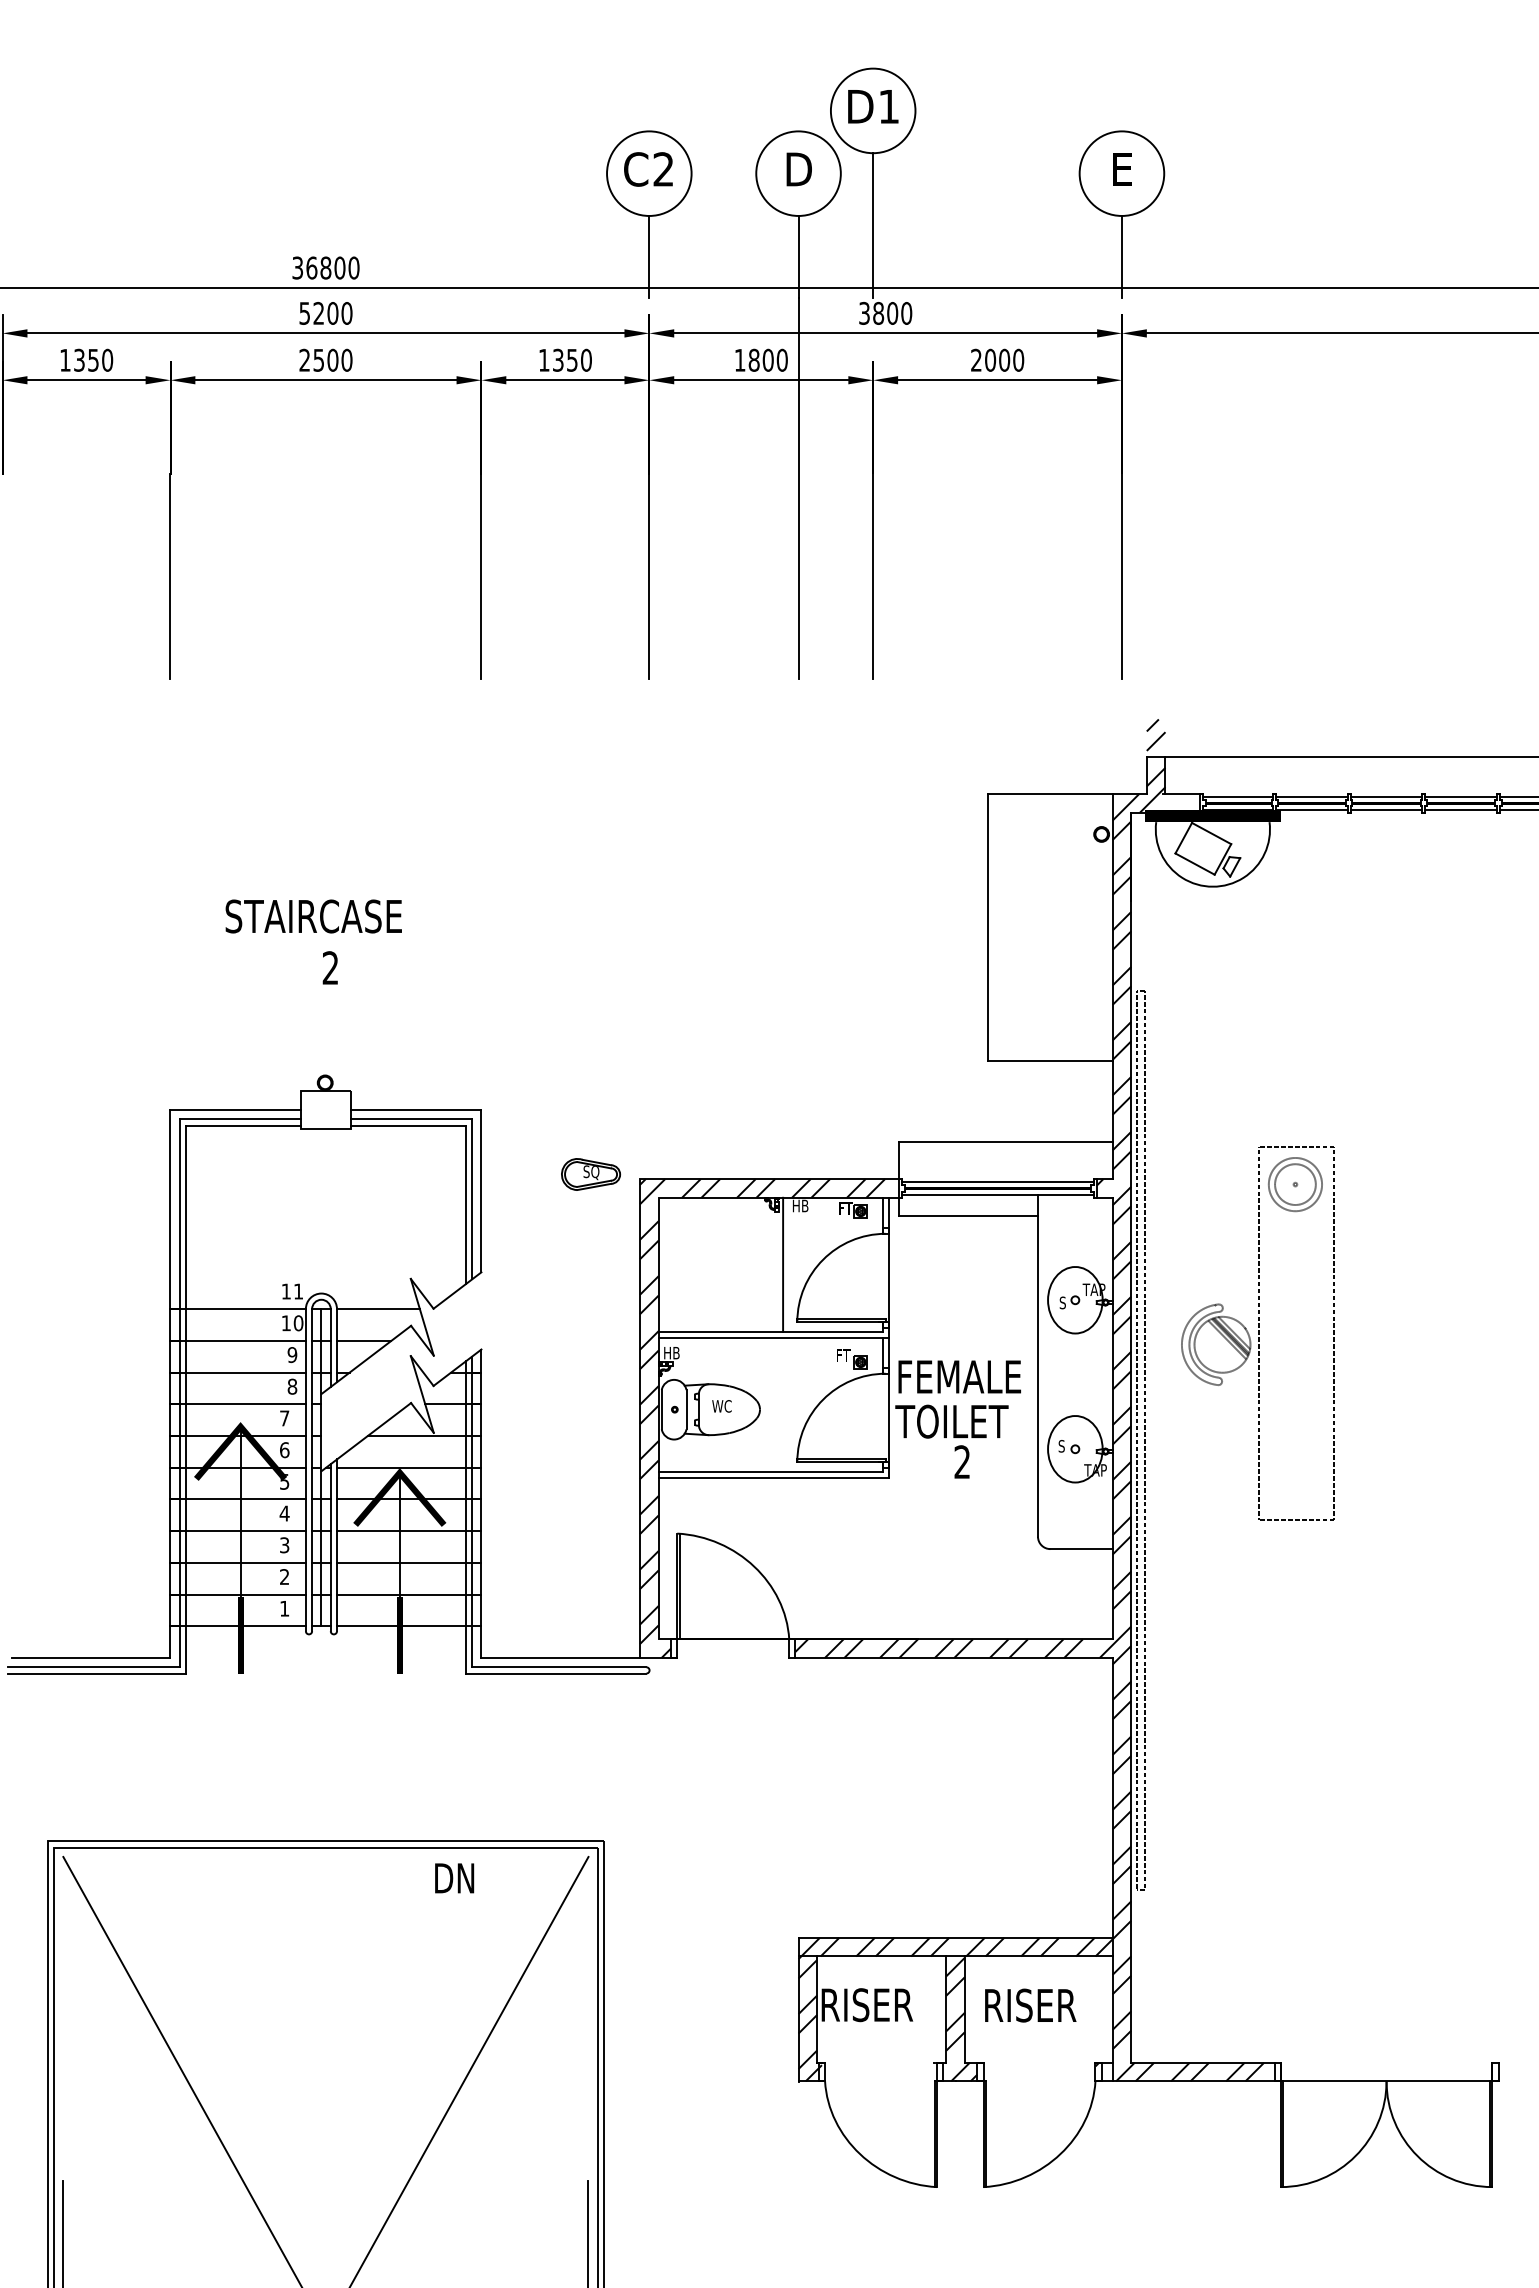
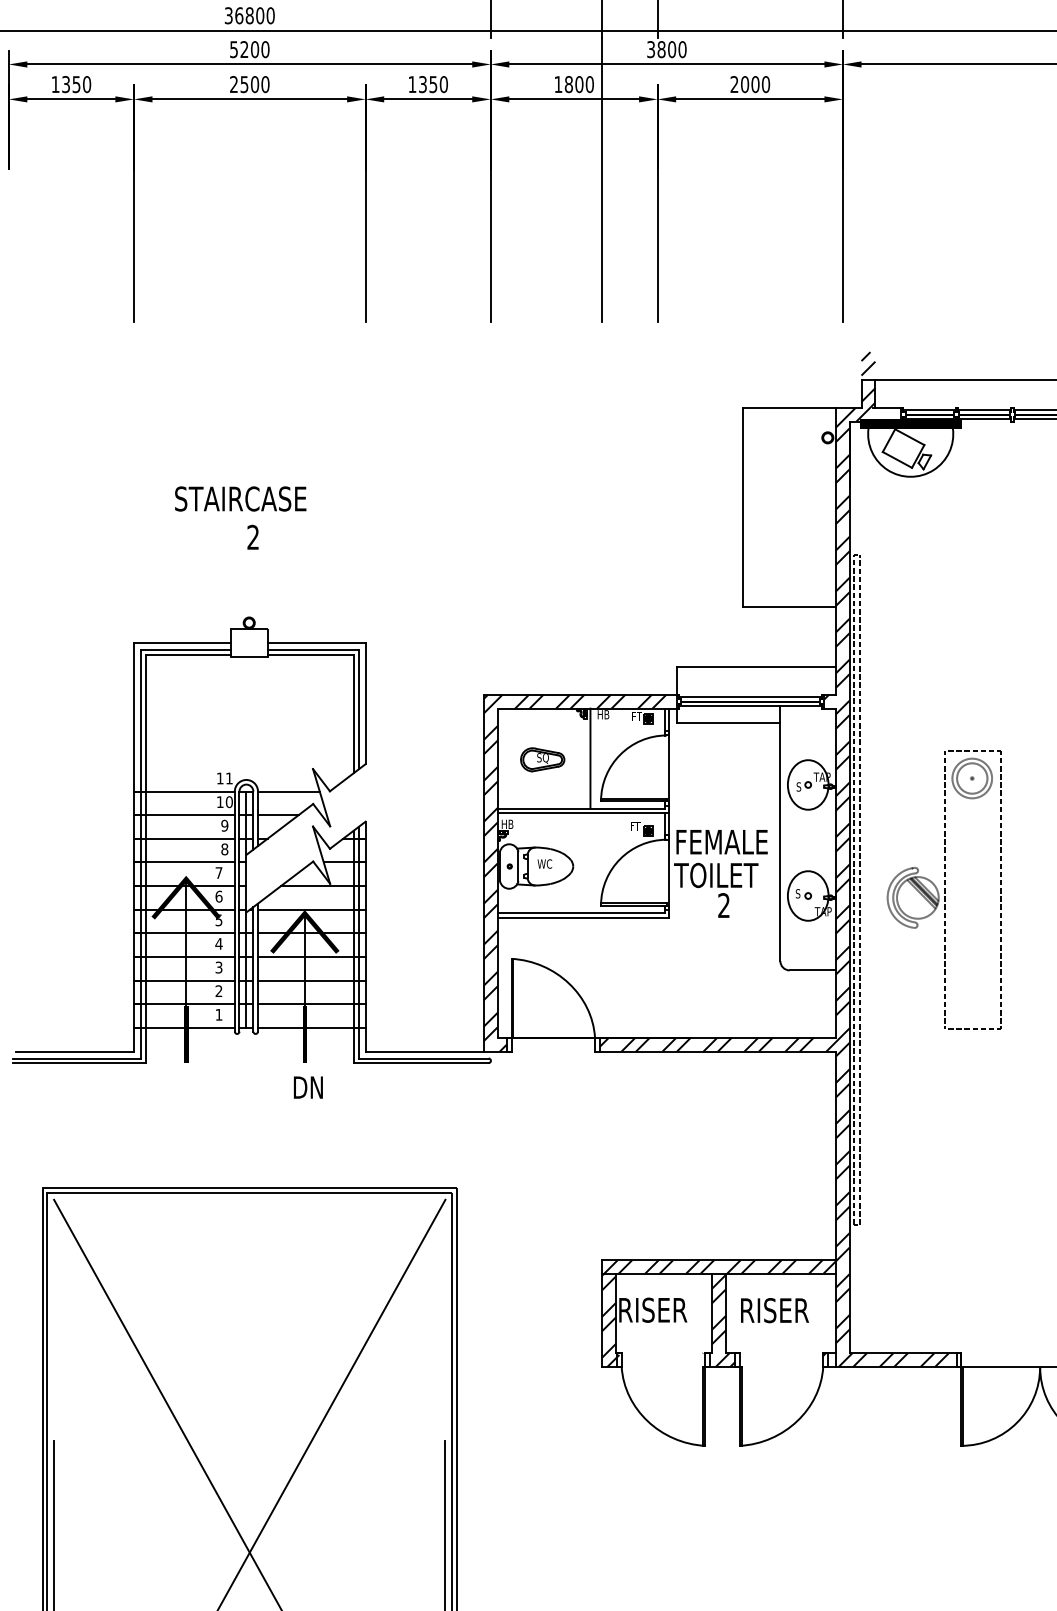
part: (591, 1174) -> (543, 759), moved
part: (1257, 1333) -> (943, 889), moved
text: (454, 1878) -> (308, 1087), moved

